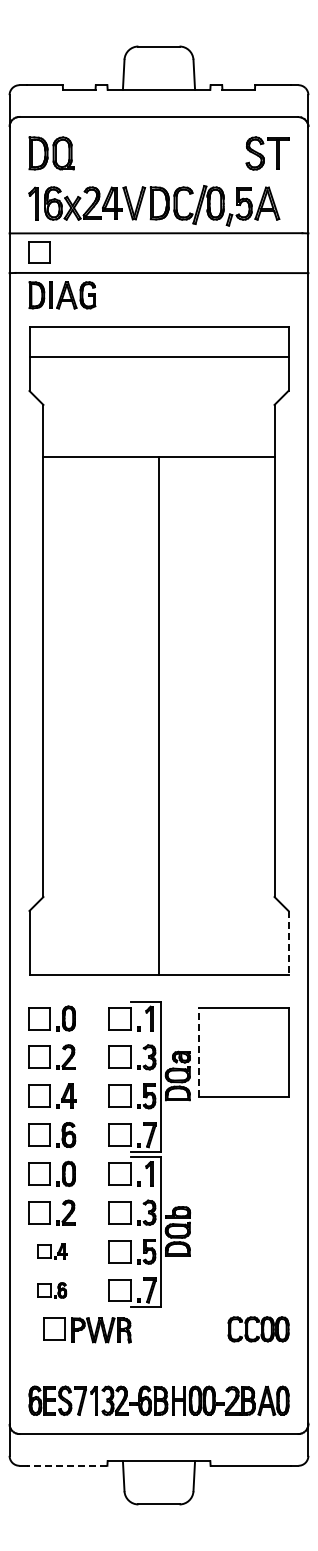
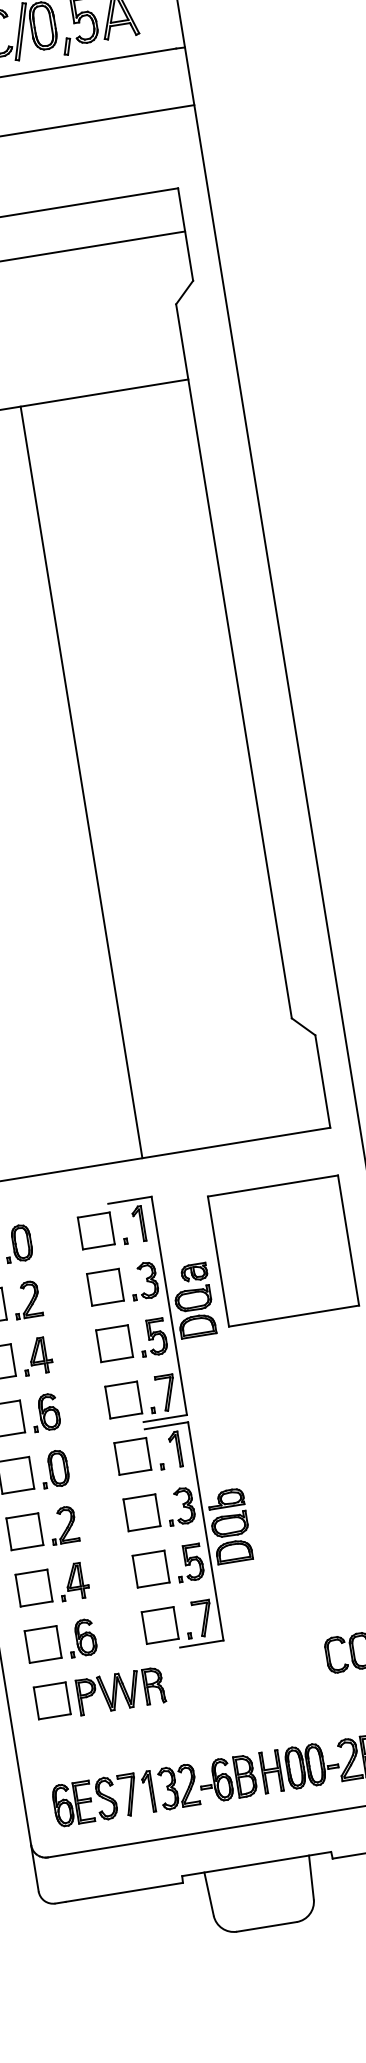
line: (288, 942) -> (322, 1081), dashed -> solid
line: (198, 1052) -> (218, 1261), dashed -> solid
part: (52, 1251) -> (52, 1584), size x1.67
part: (52, 1290) -> (62, 1641), size x1.67
part: (87, 1330) -> (100, 1694), moved
line: (66, 1465) -> (123, 1892), dashed -> solid

